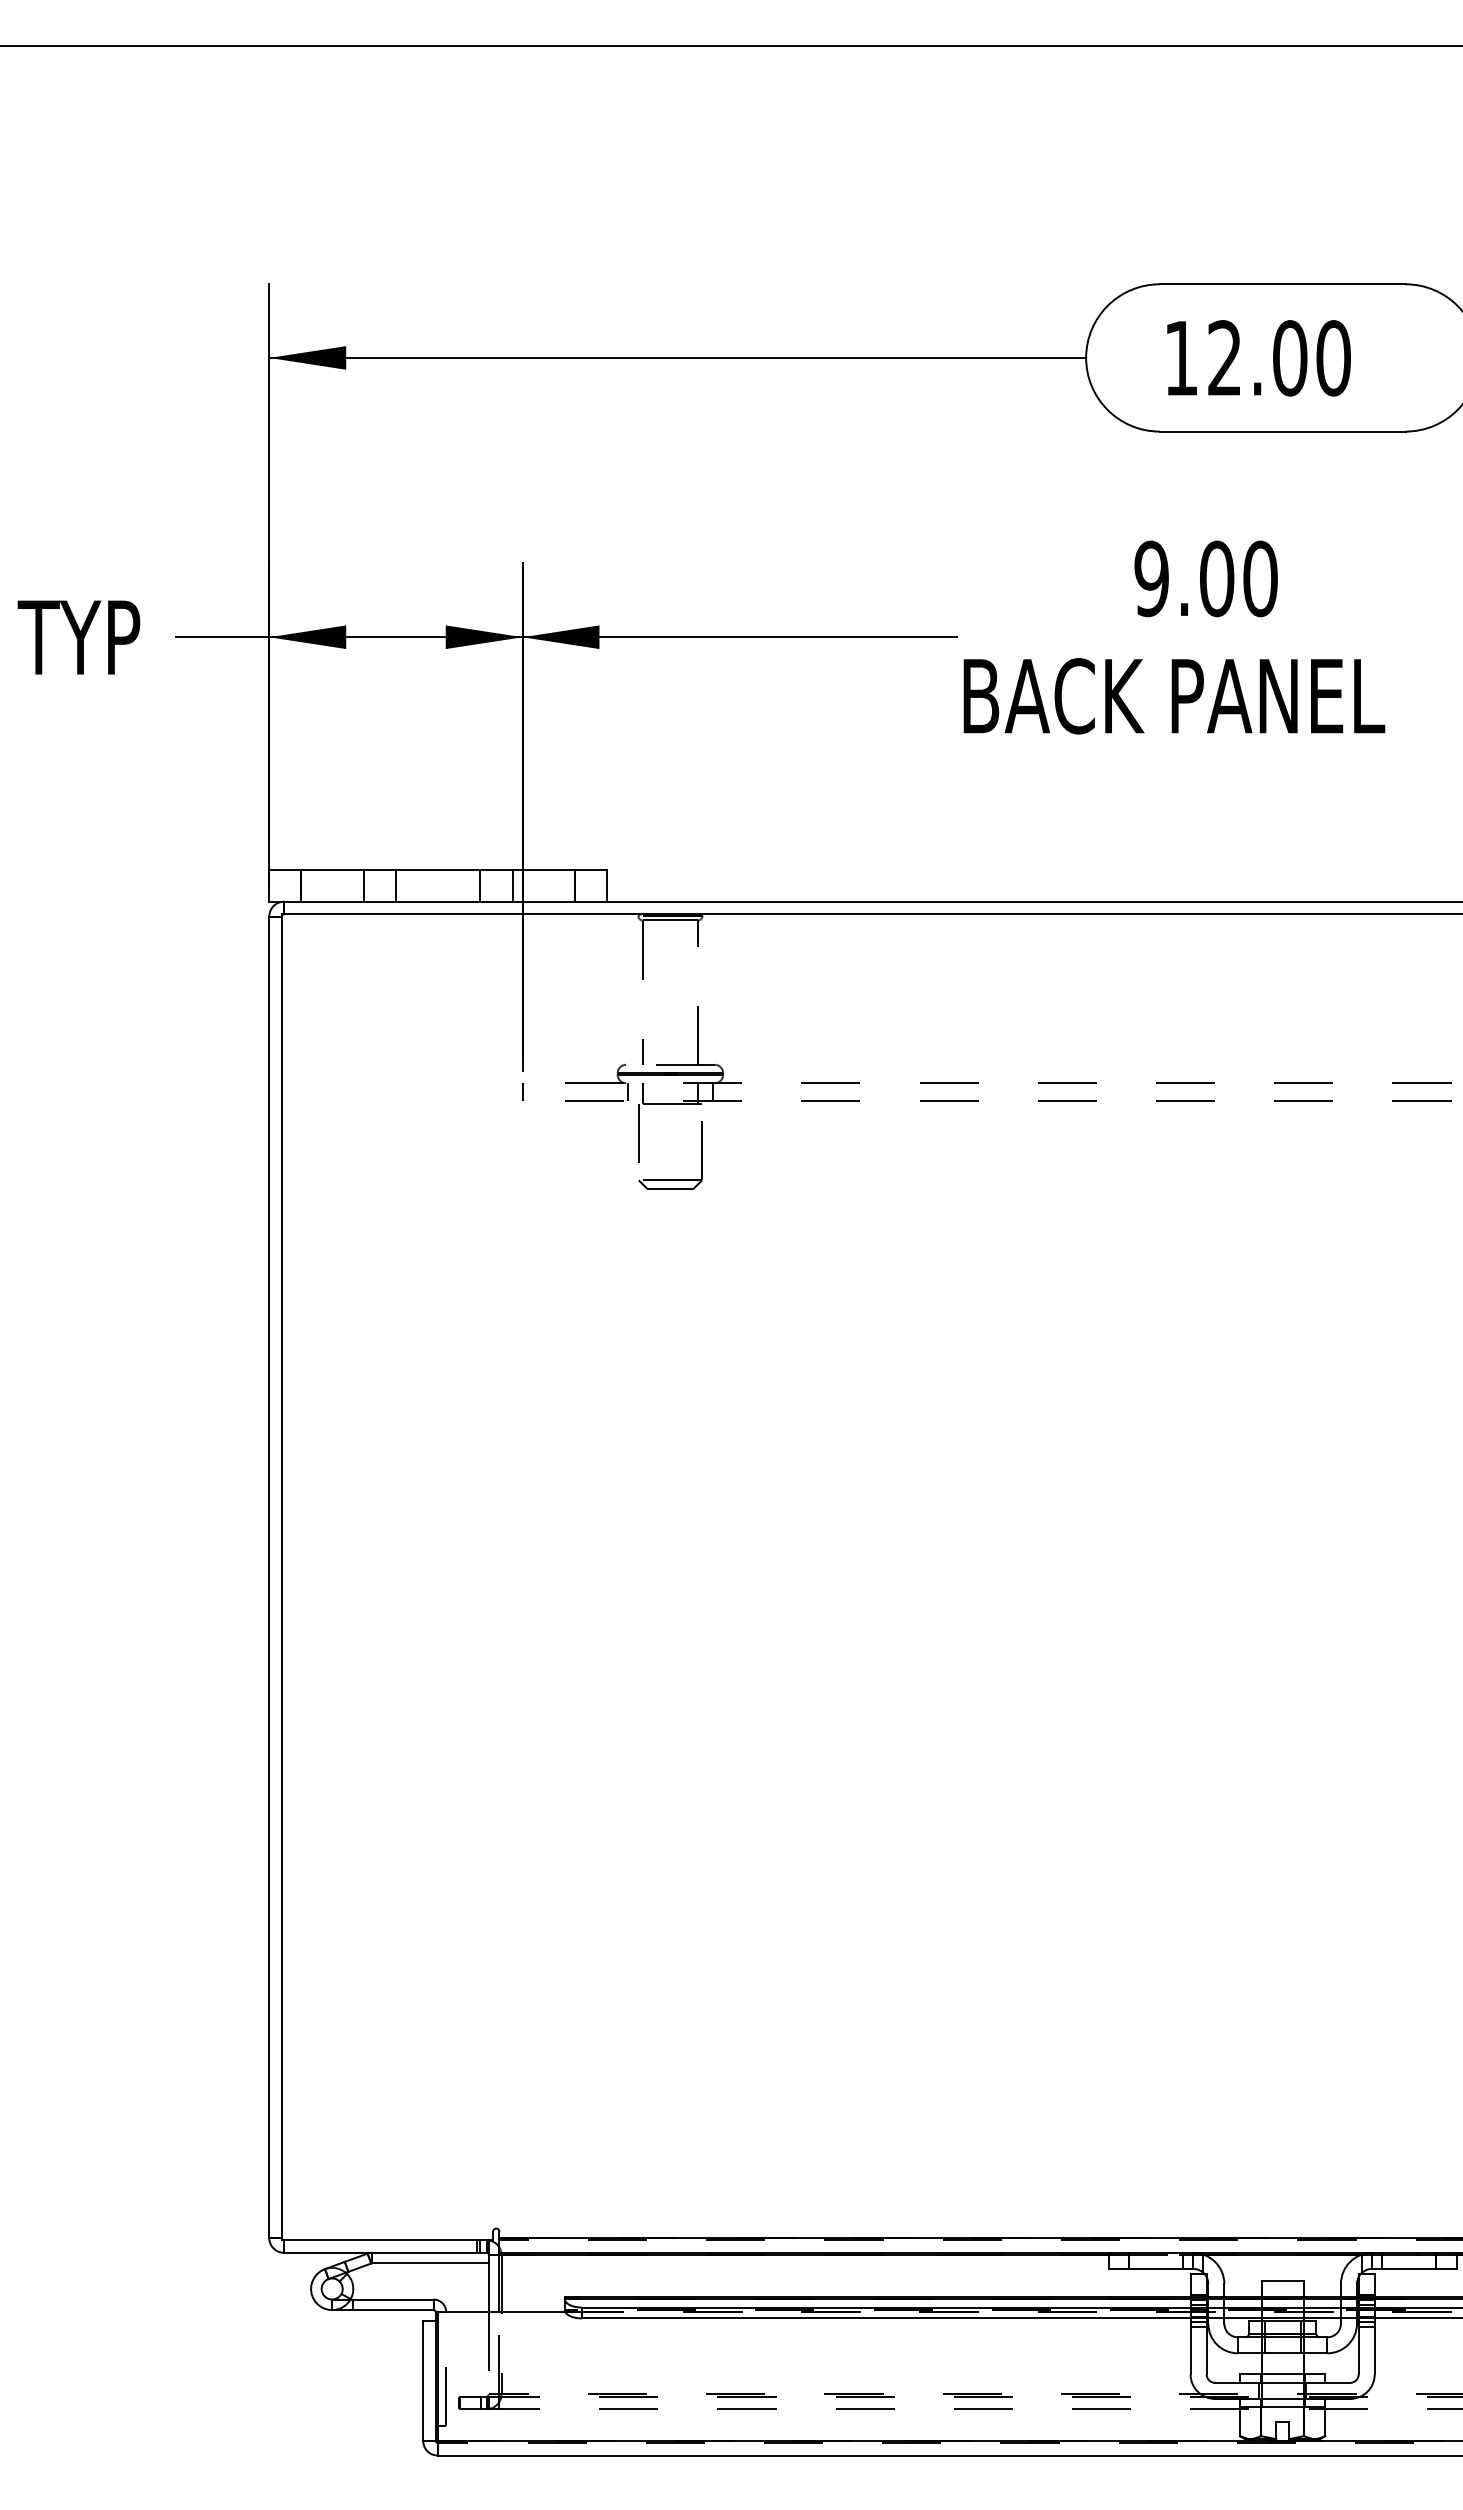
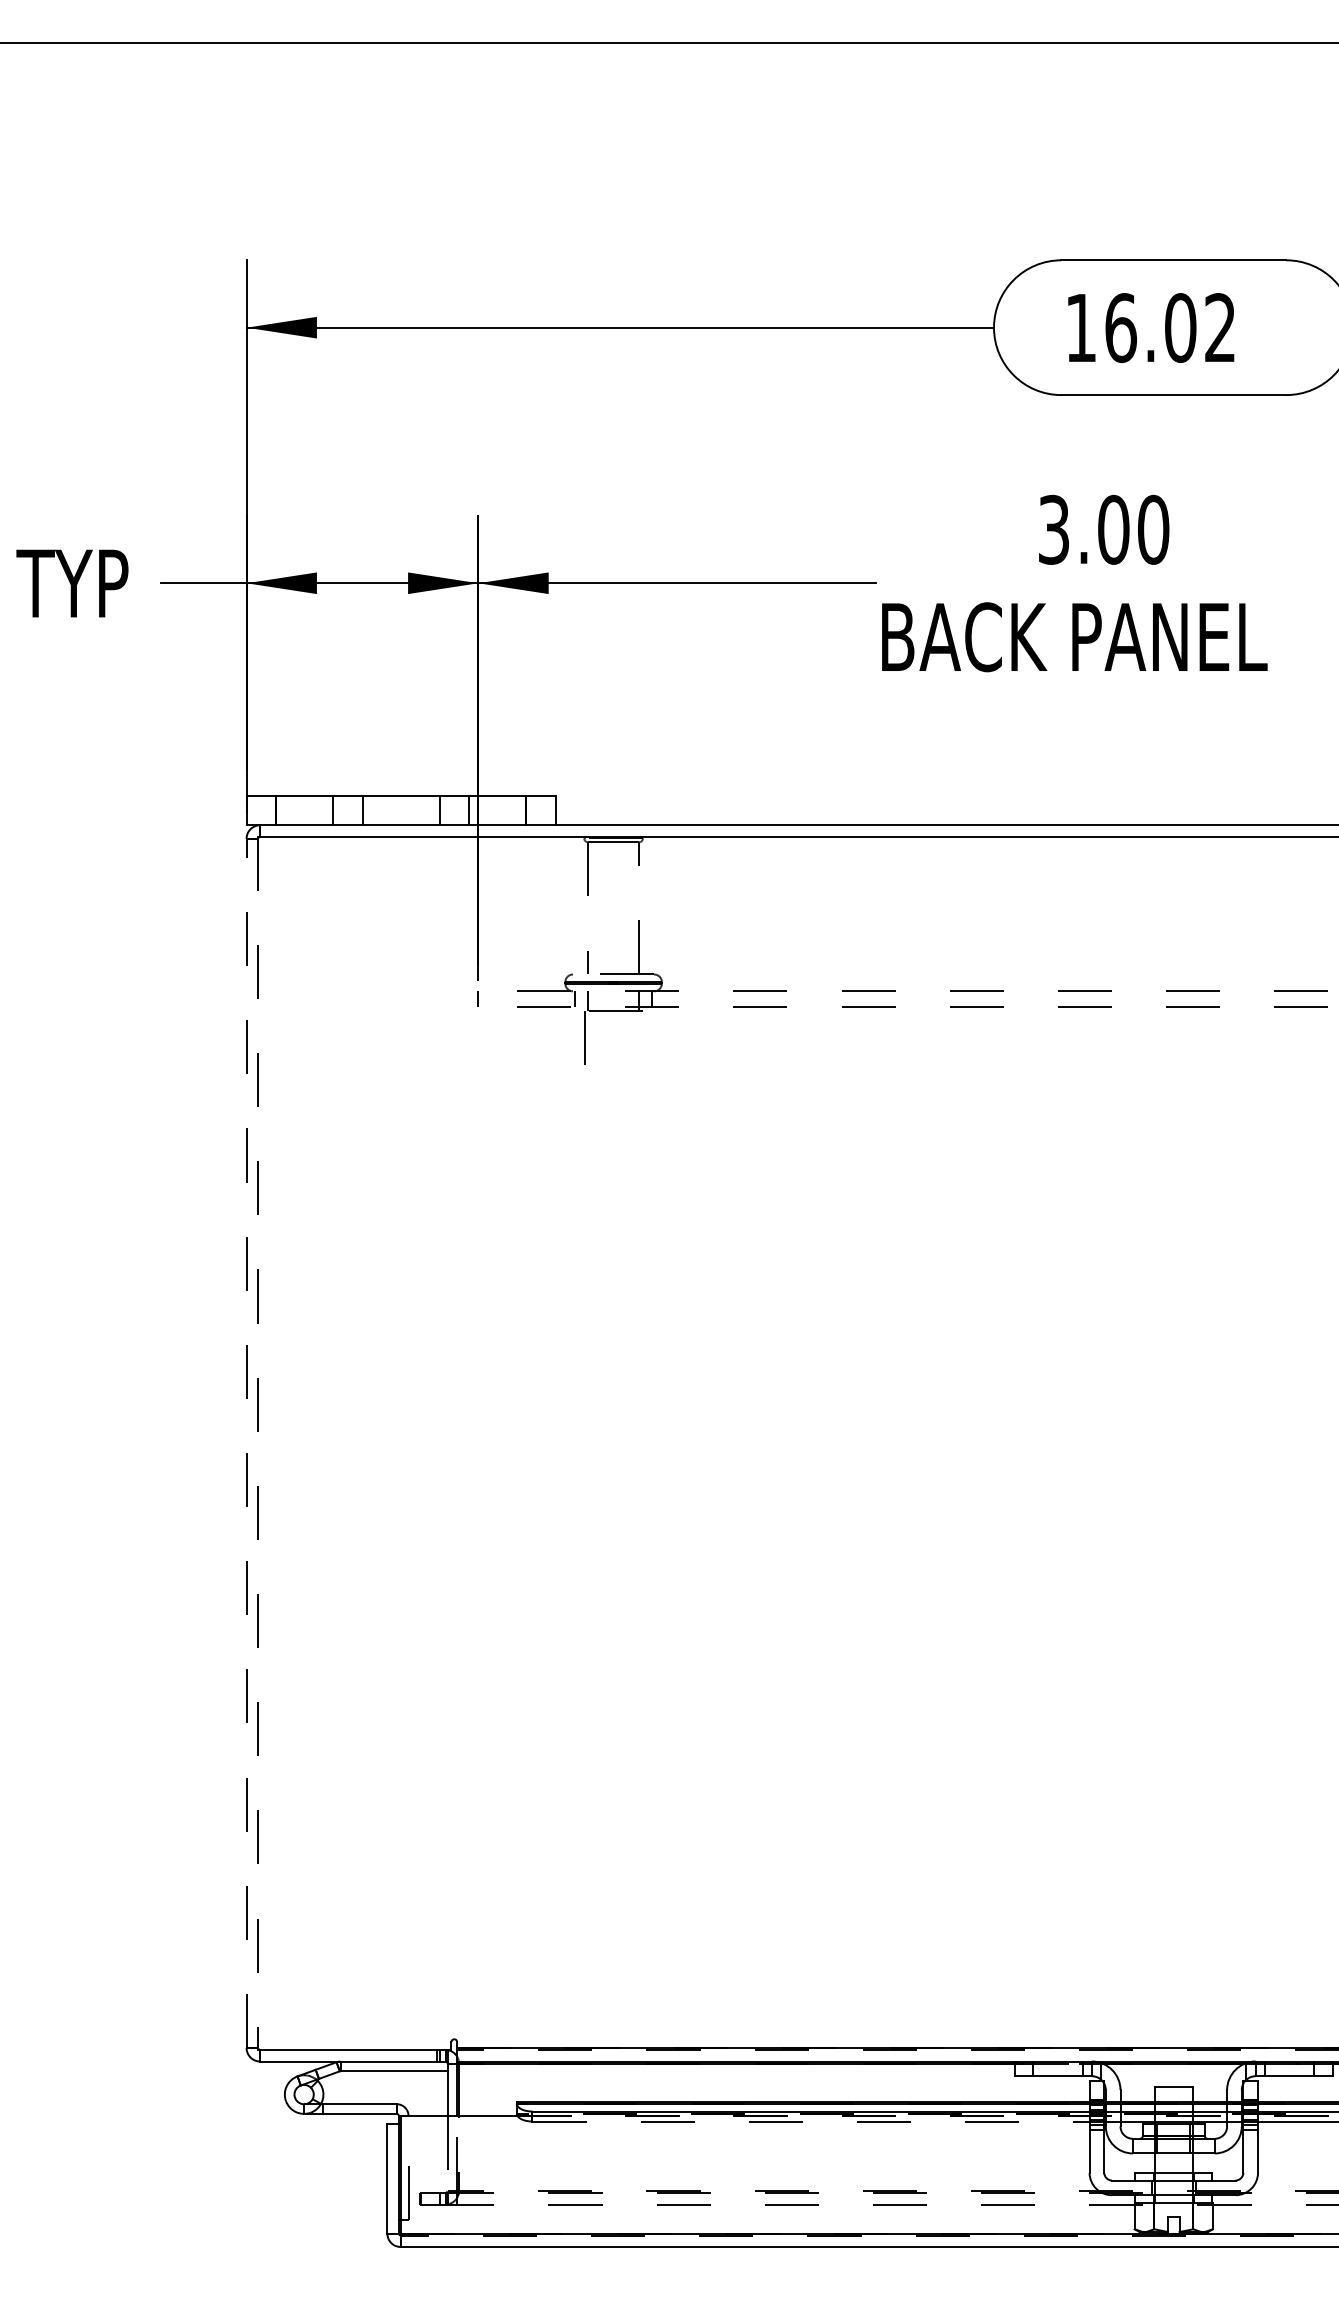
text: (1279, 358) -> (1170, 328), 12.00 -> 16.02
text: (1151, 578) -> (1053, 529), 9.00 -> 3.00
part: (670, 1179) -> (613, 1079), removed
line: (269, 1577) -> (246, 1443), solid -> dashed
line: (281, 1577) -> (257, 1443), solid -> dashed
line: (886, 2318) -> (811, 2121), solid -> dashed

